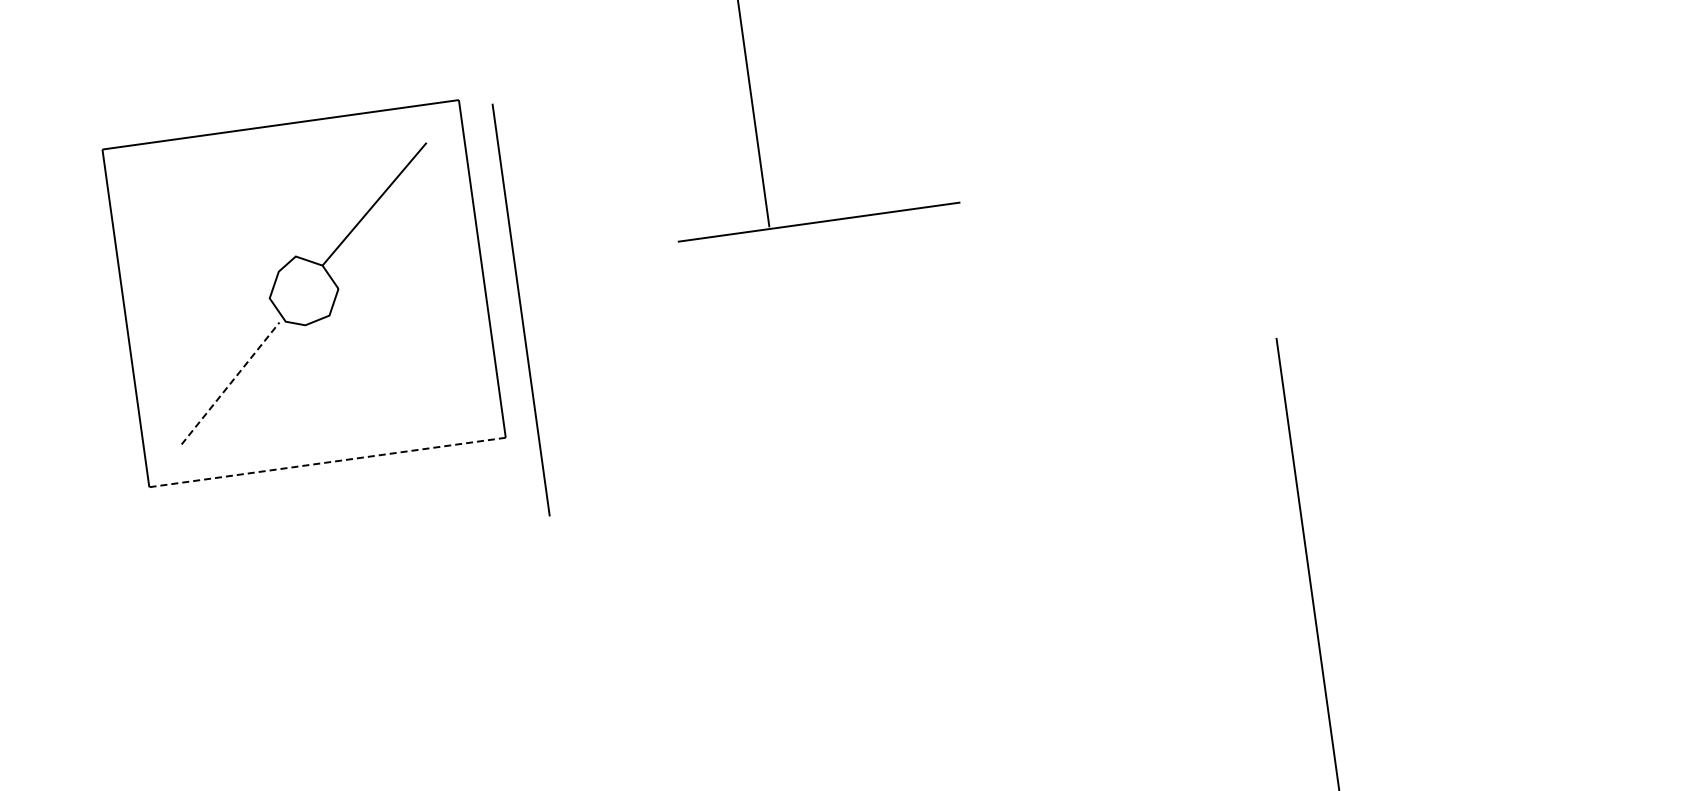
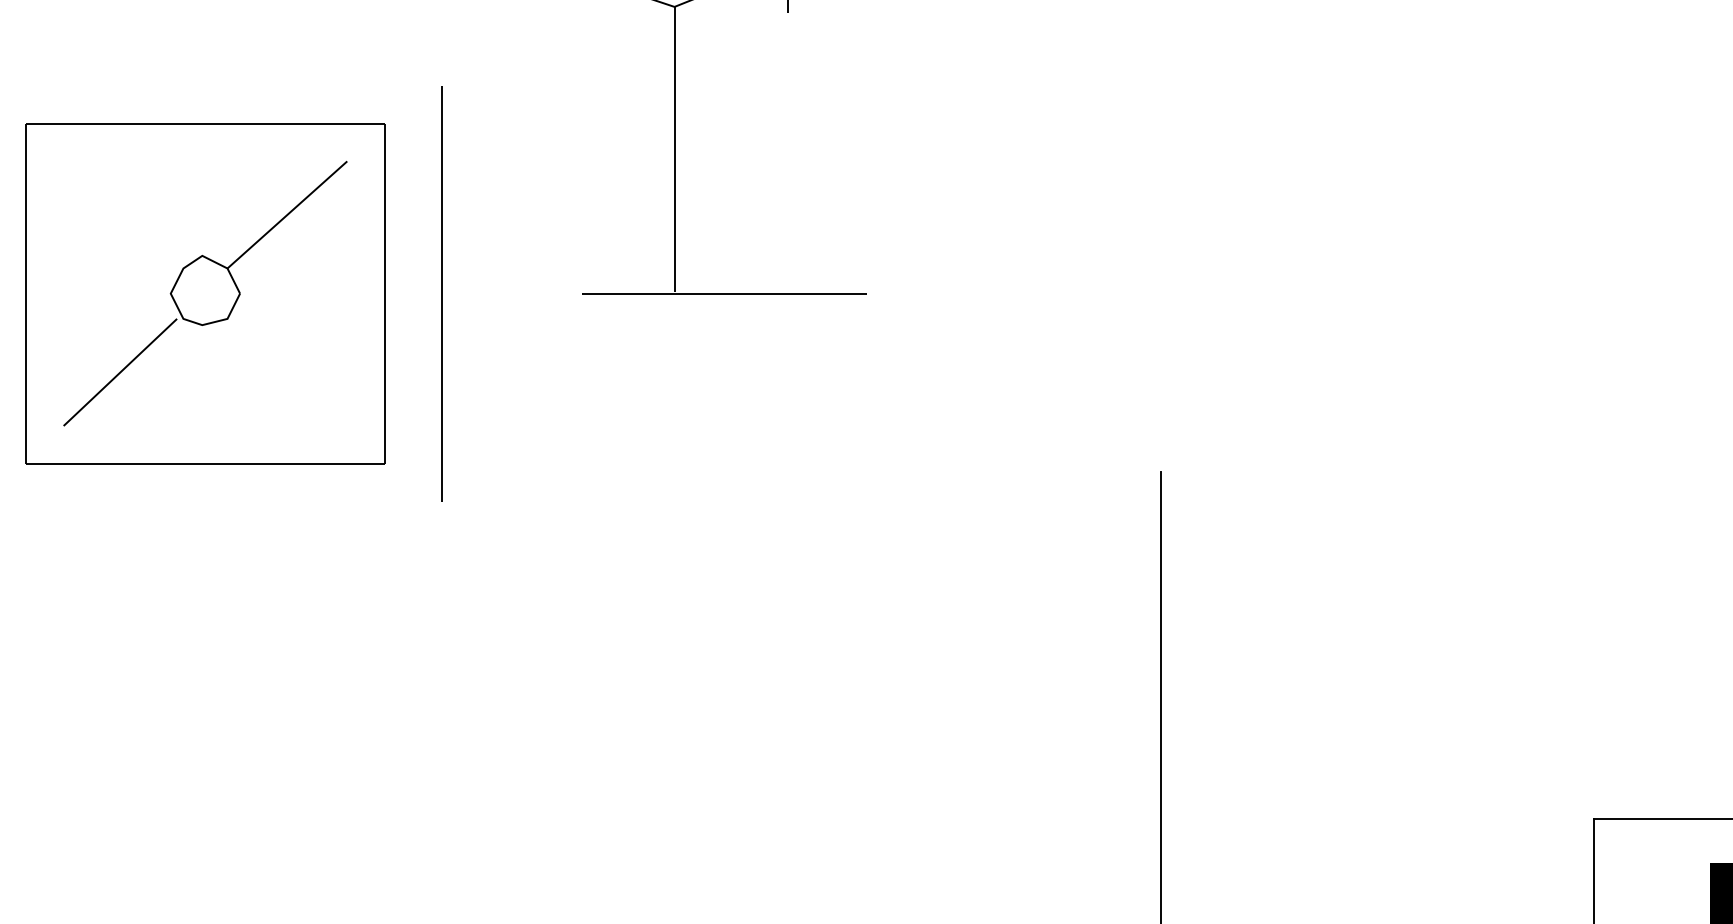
line: (520, 309) -> (441, 293), moved
line: (230, 383) -> (120, 372), dashed -> solid
line: (327, 462) -> (205, 463), dashed -> solid

